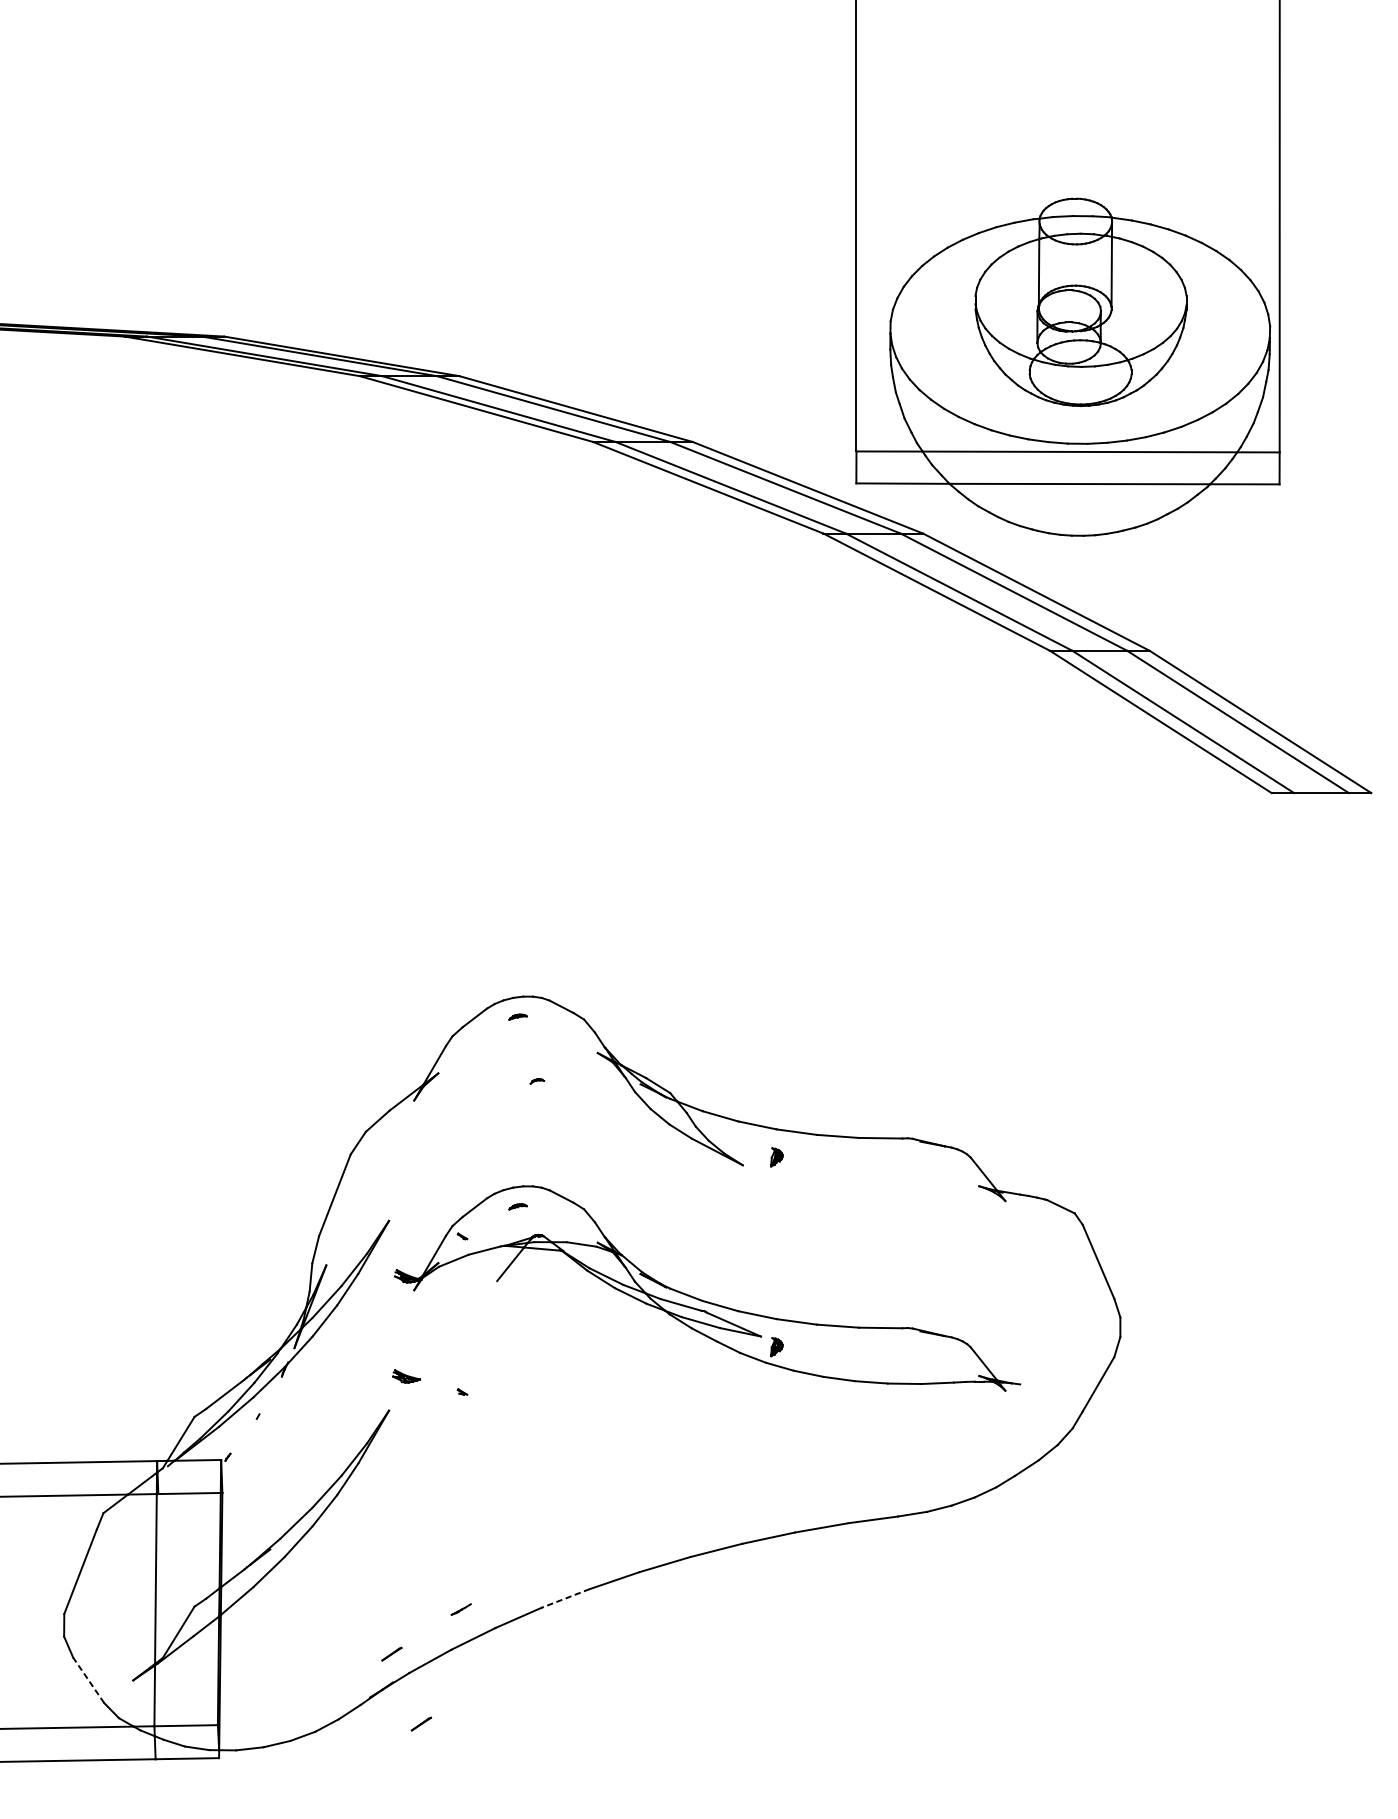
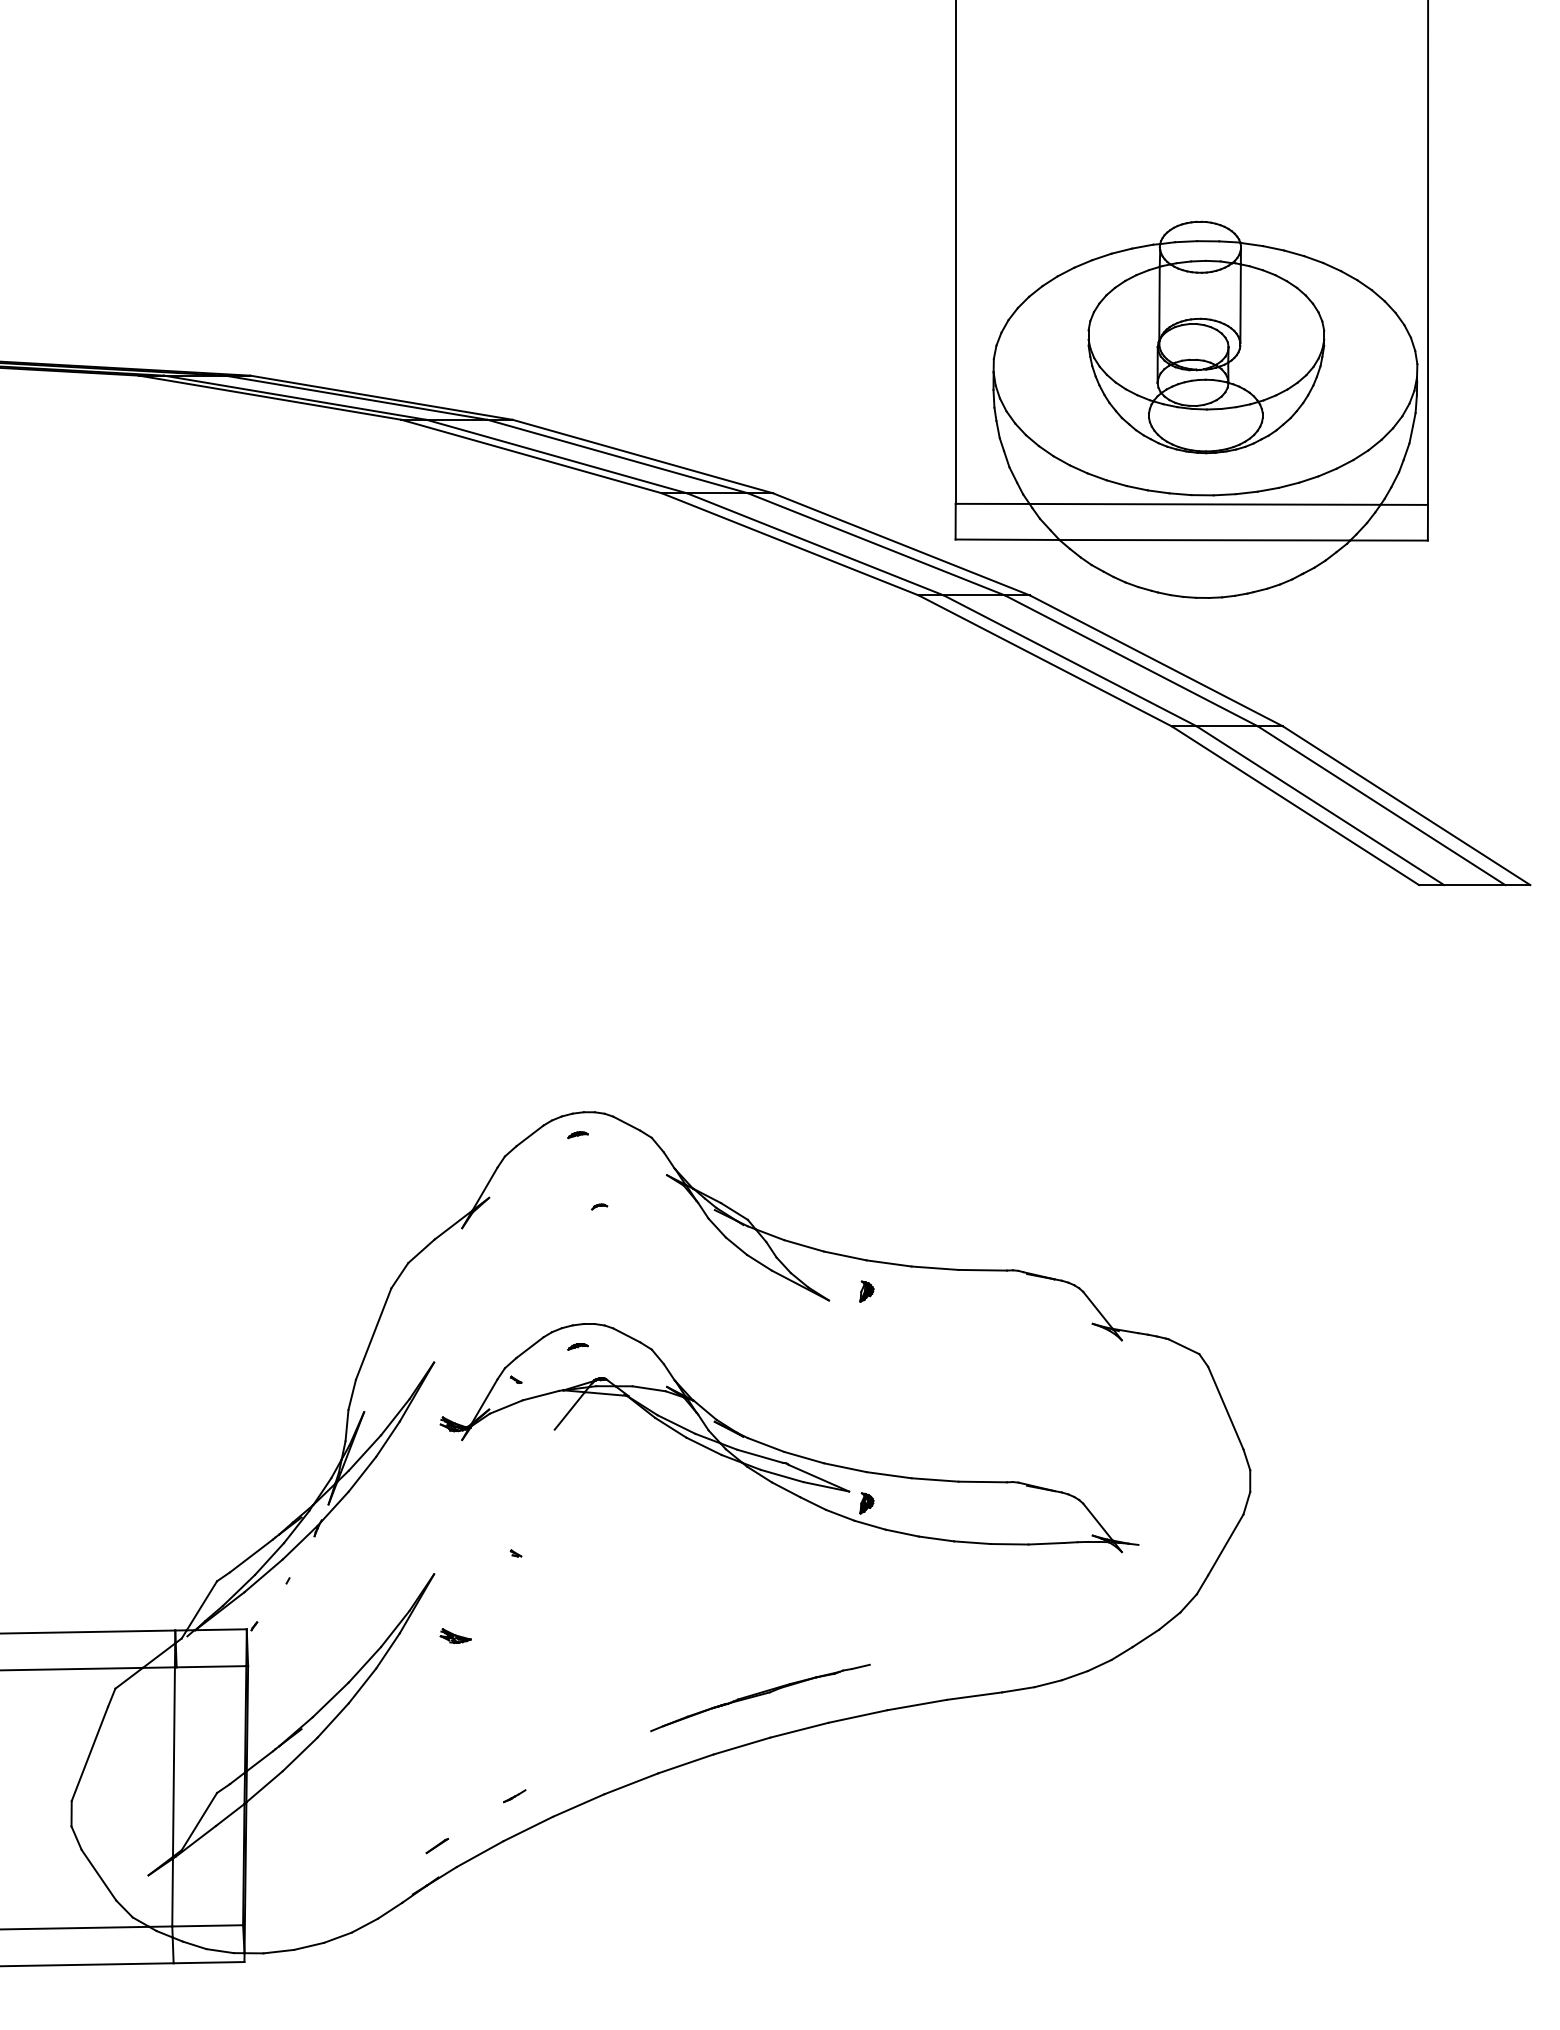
part: (406, 1375) -> (455, 1635), moved
part: (681, 1521) -> (760, 1697), added
line: (565, 1598) -> (631, 1783), dashed -> solid
line: (88, 1680) -> (98, 1875), dashed -> solid
line: (420, 1724) -> (469, 1924), removed

